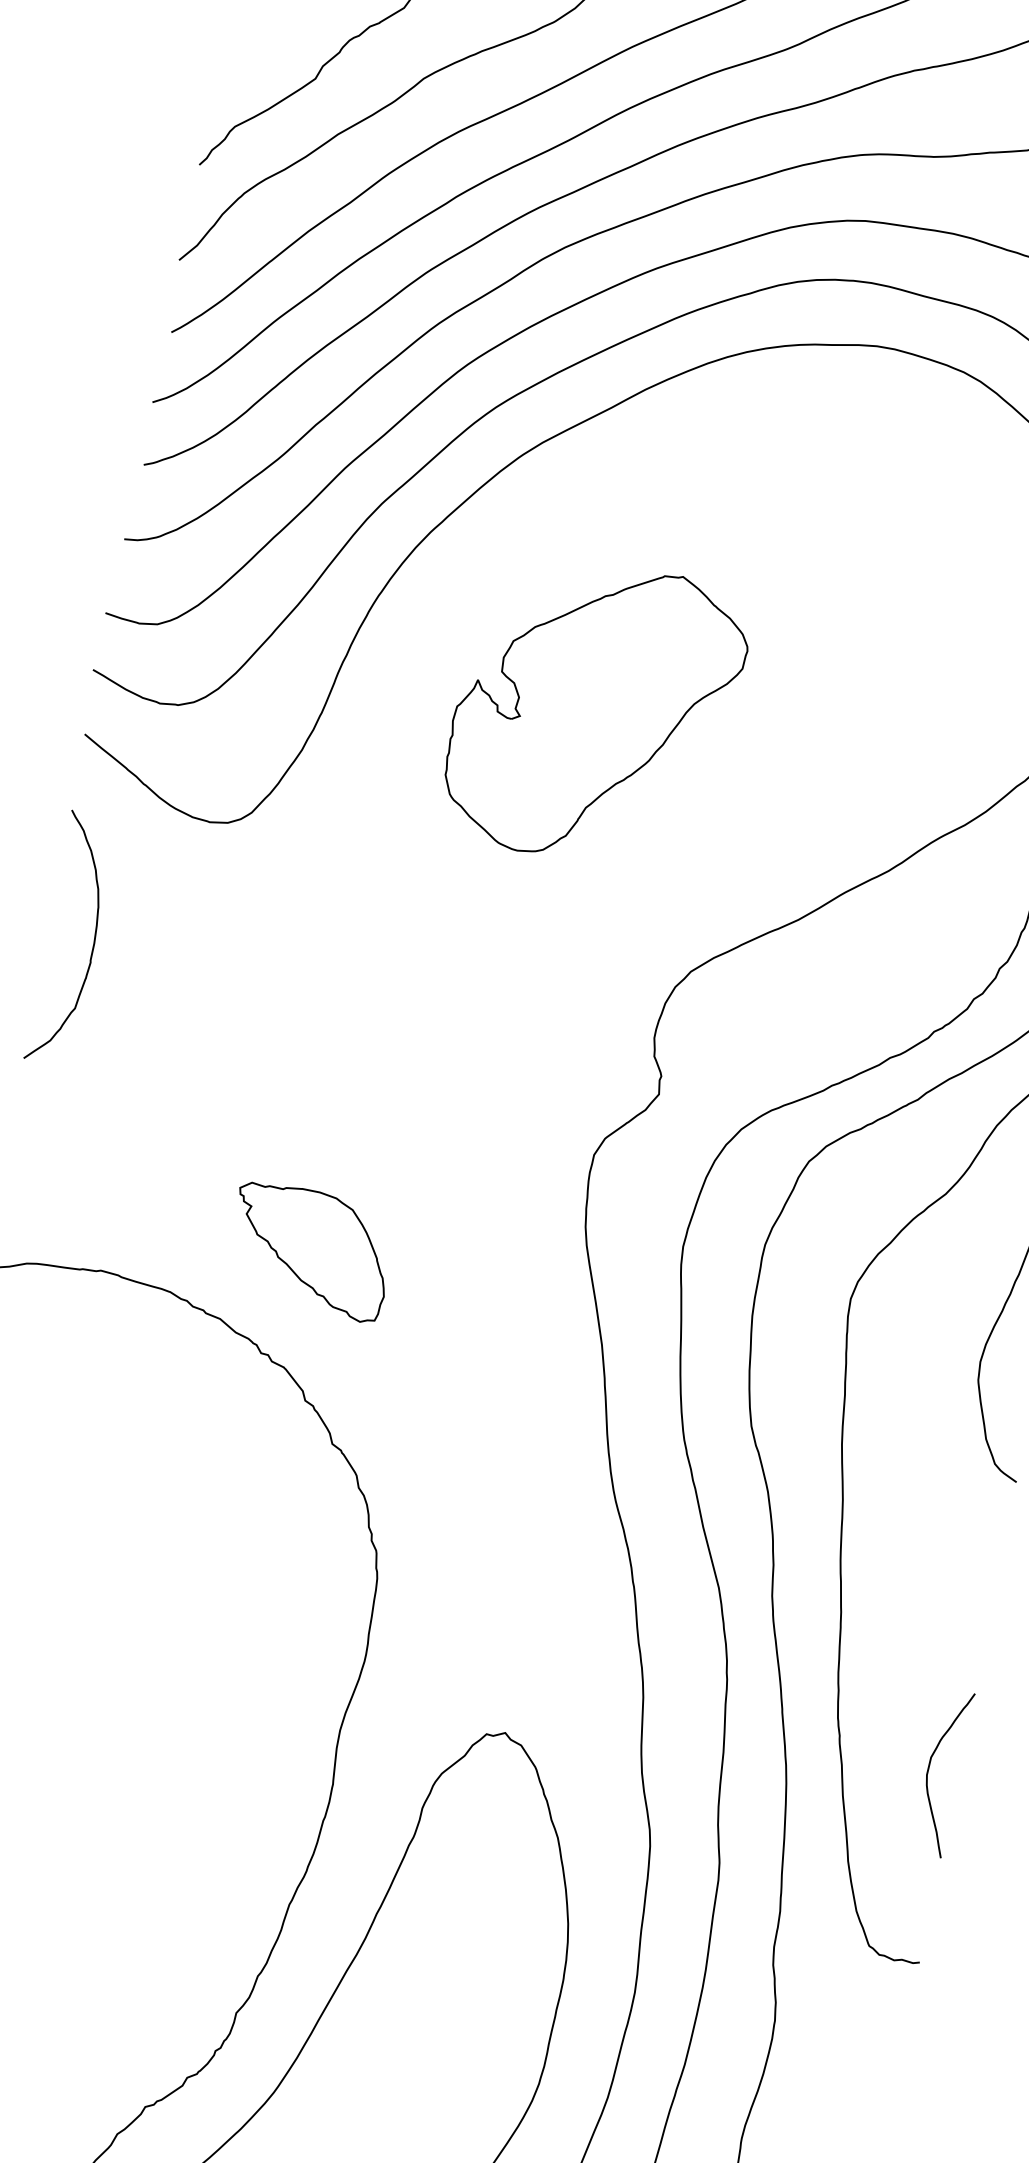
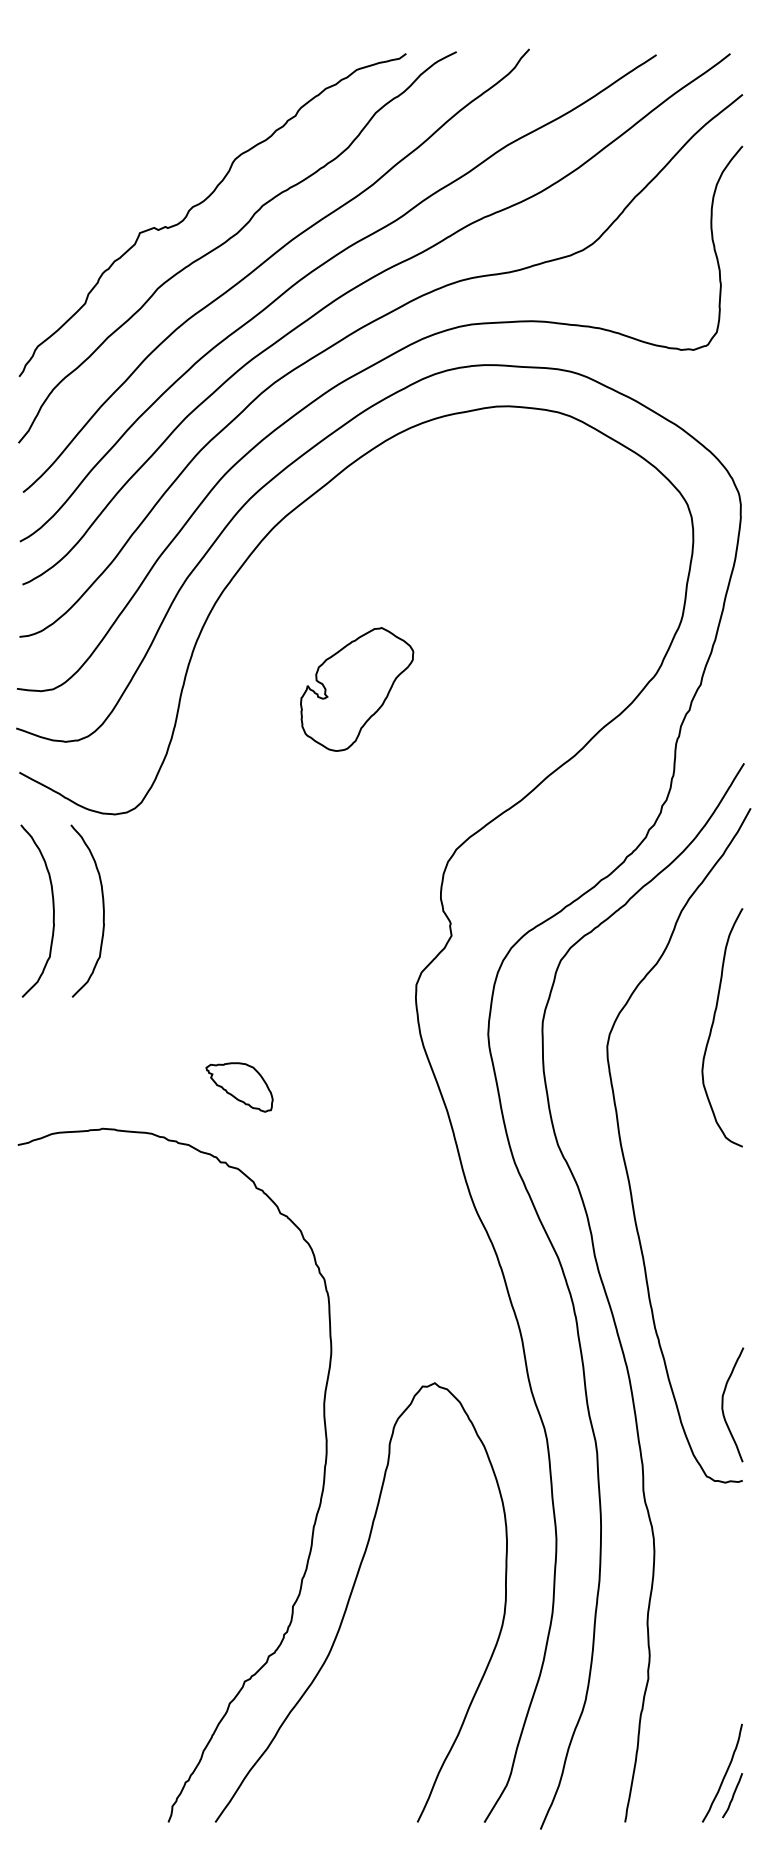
part: (593, 712) -> (356, 689), size x0.6
curve: (164, 953) -> (102, 908), added
part: (310, 1251) -> (239, 1087), size x0.6
curve: (929, 1769) -> (723, 1404), moved

